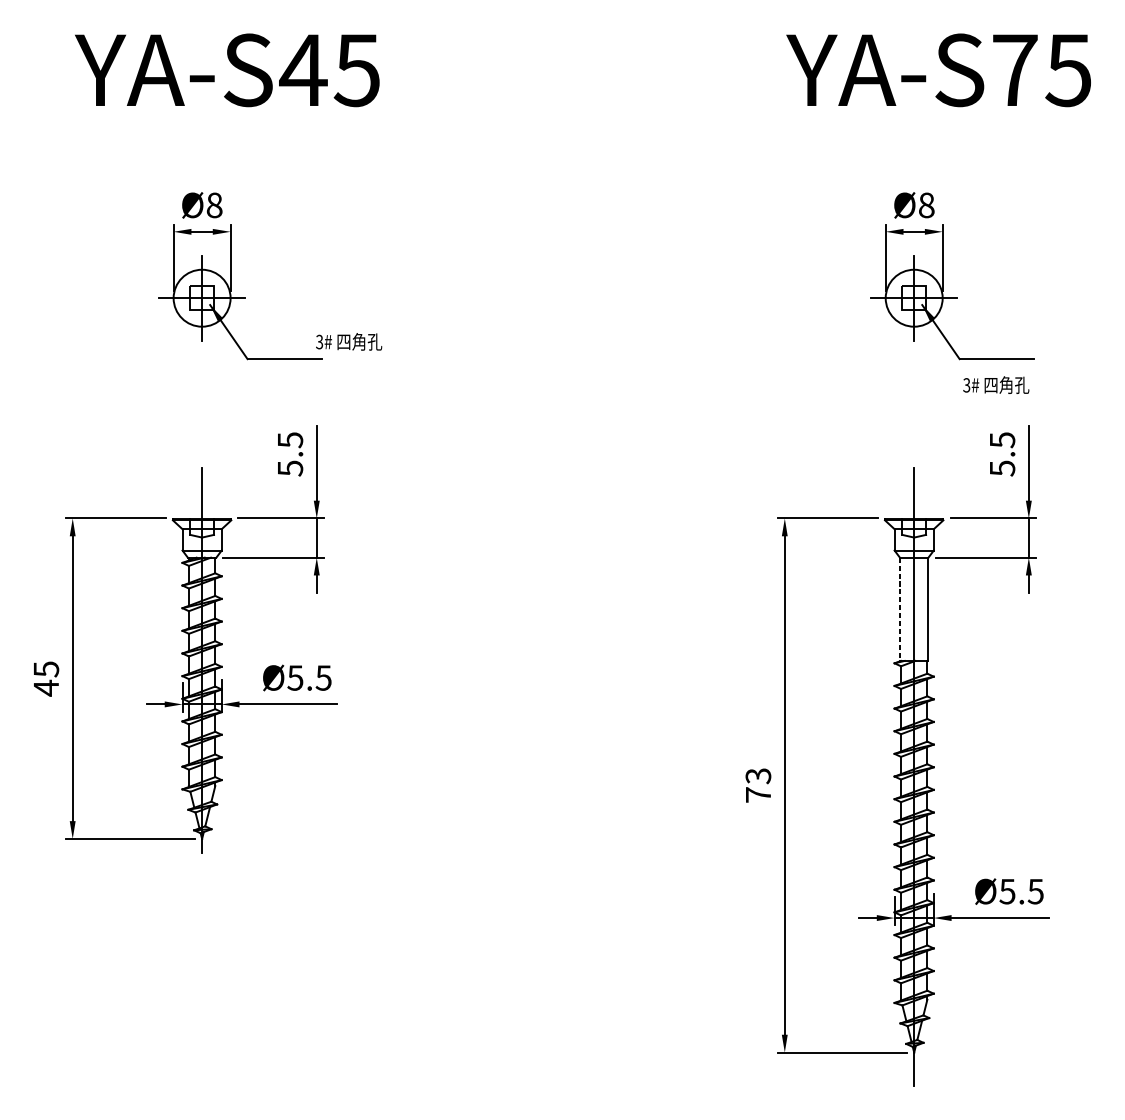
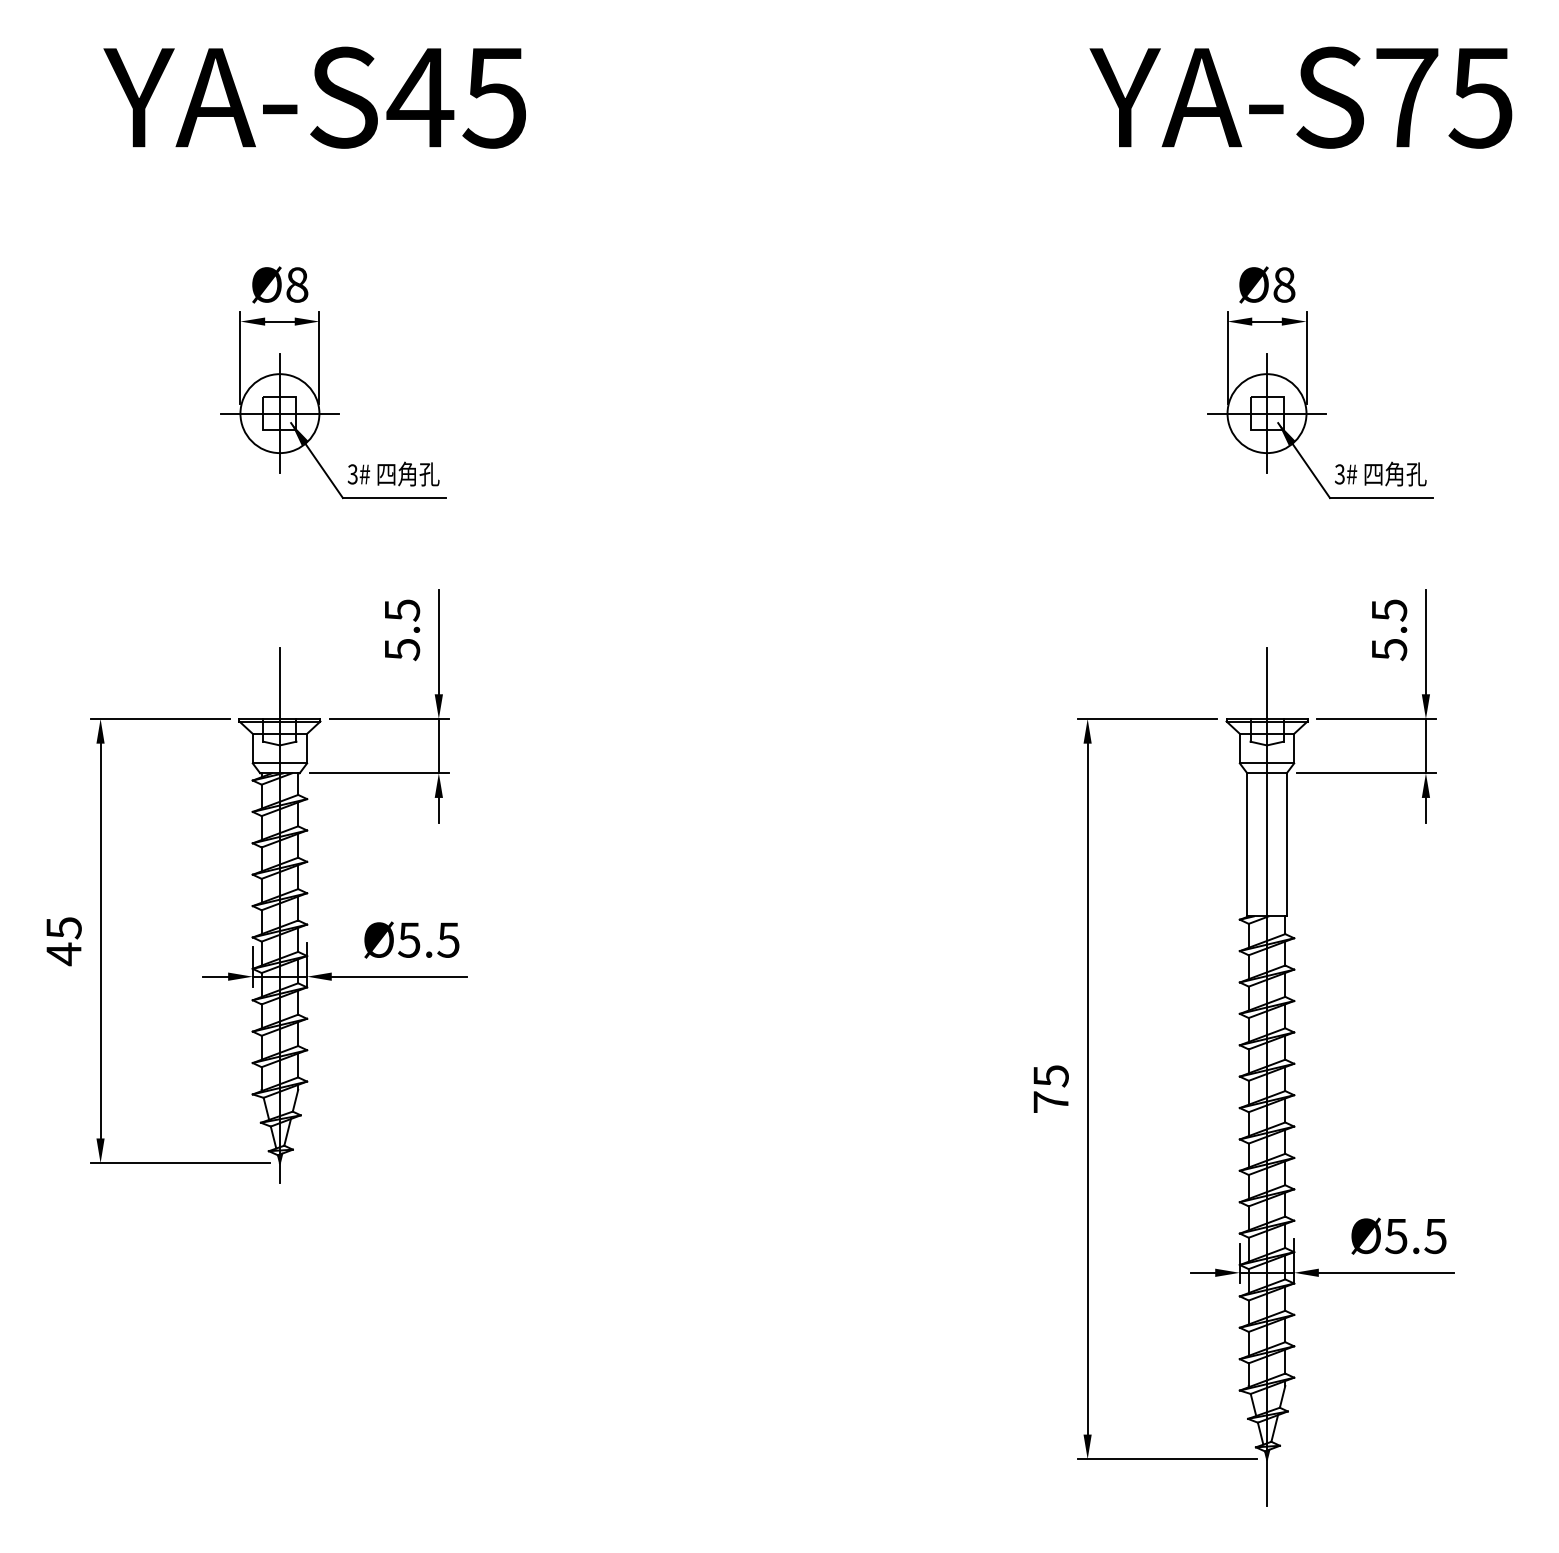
text: (348, 341) -> (393, 473), moved
text: (996, 384) -> (1380, 473), moved
line: (900, 609) -> (1247, 844), dashed -> solid
text: (757, 776) -> (1050, 1076), 73 -> 75

